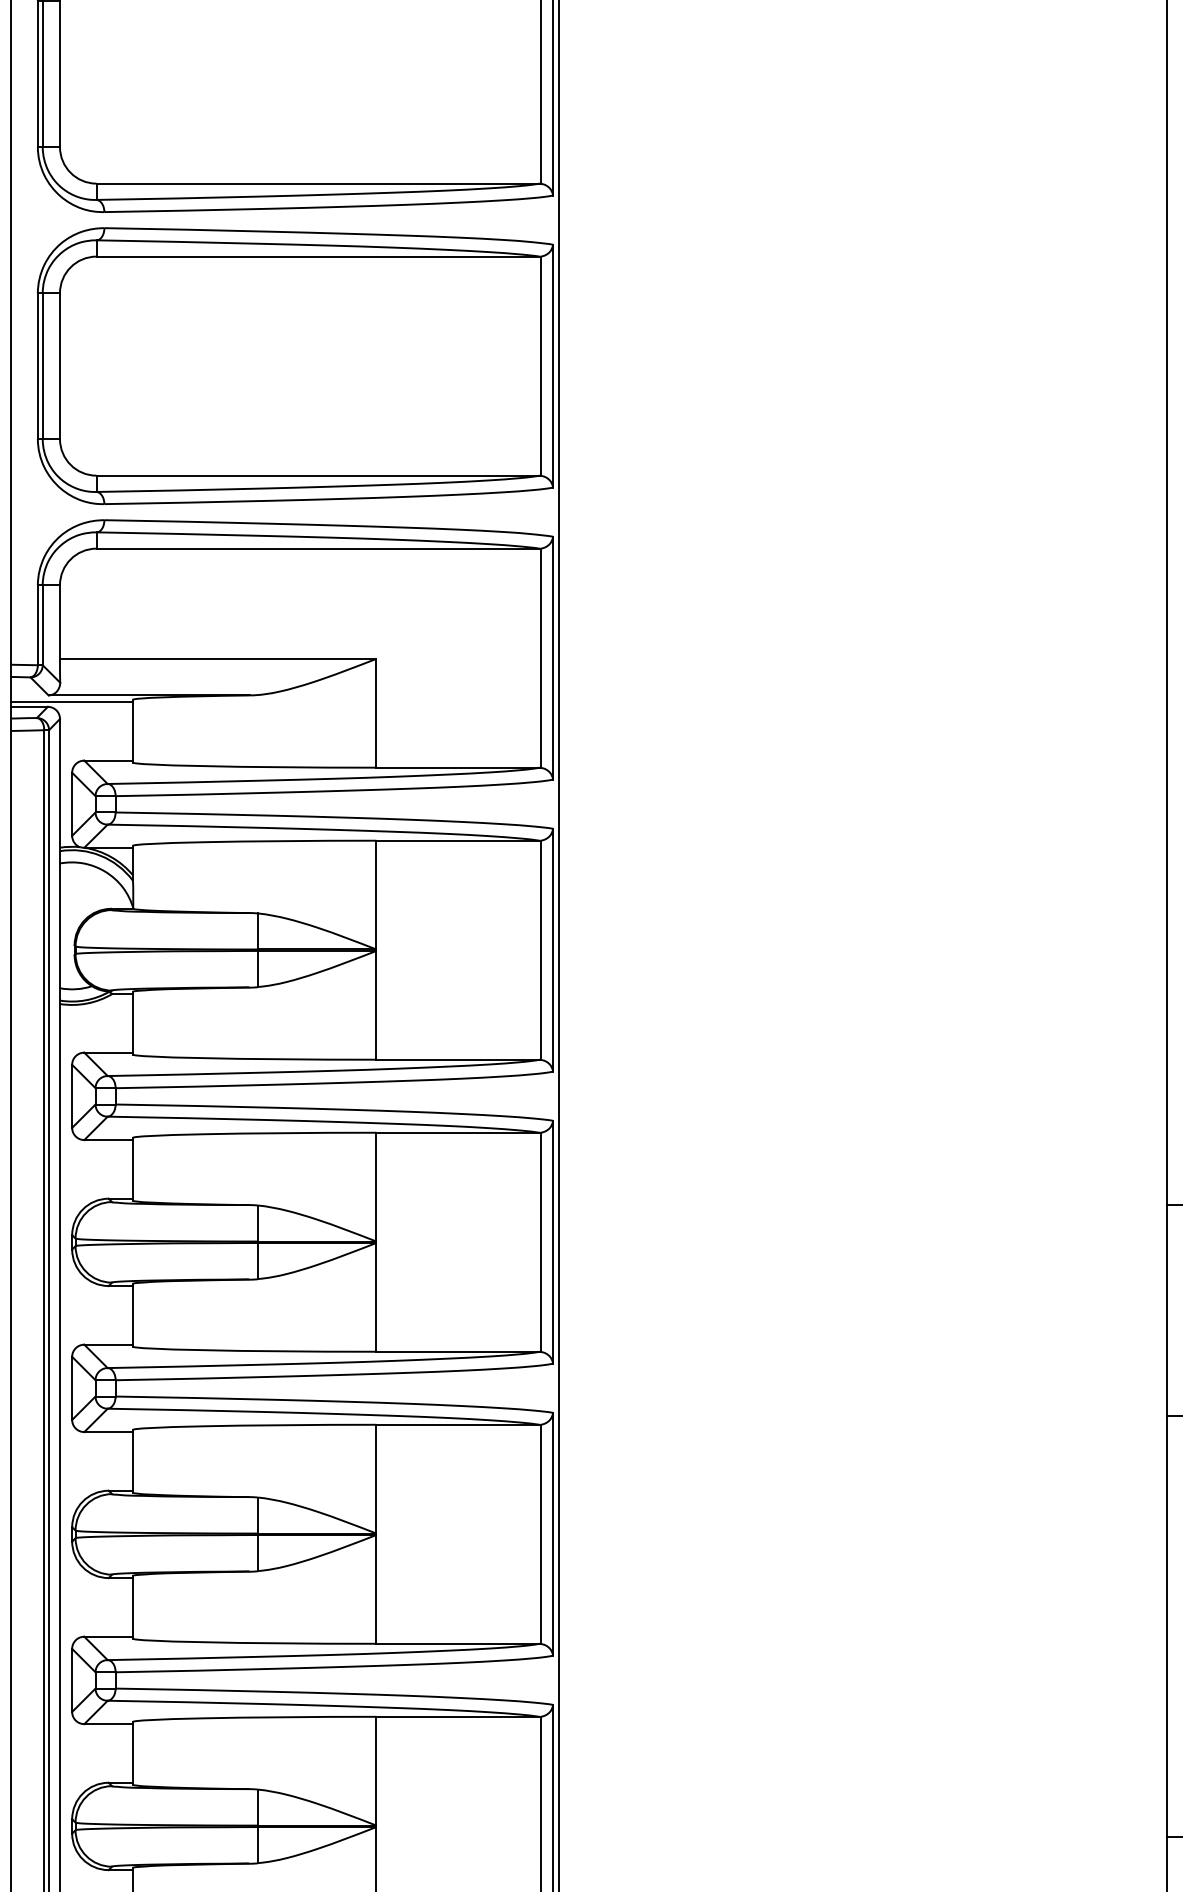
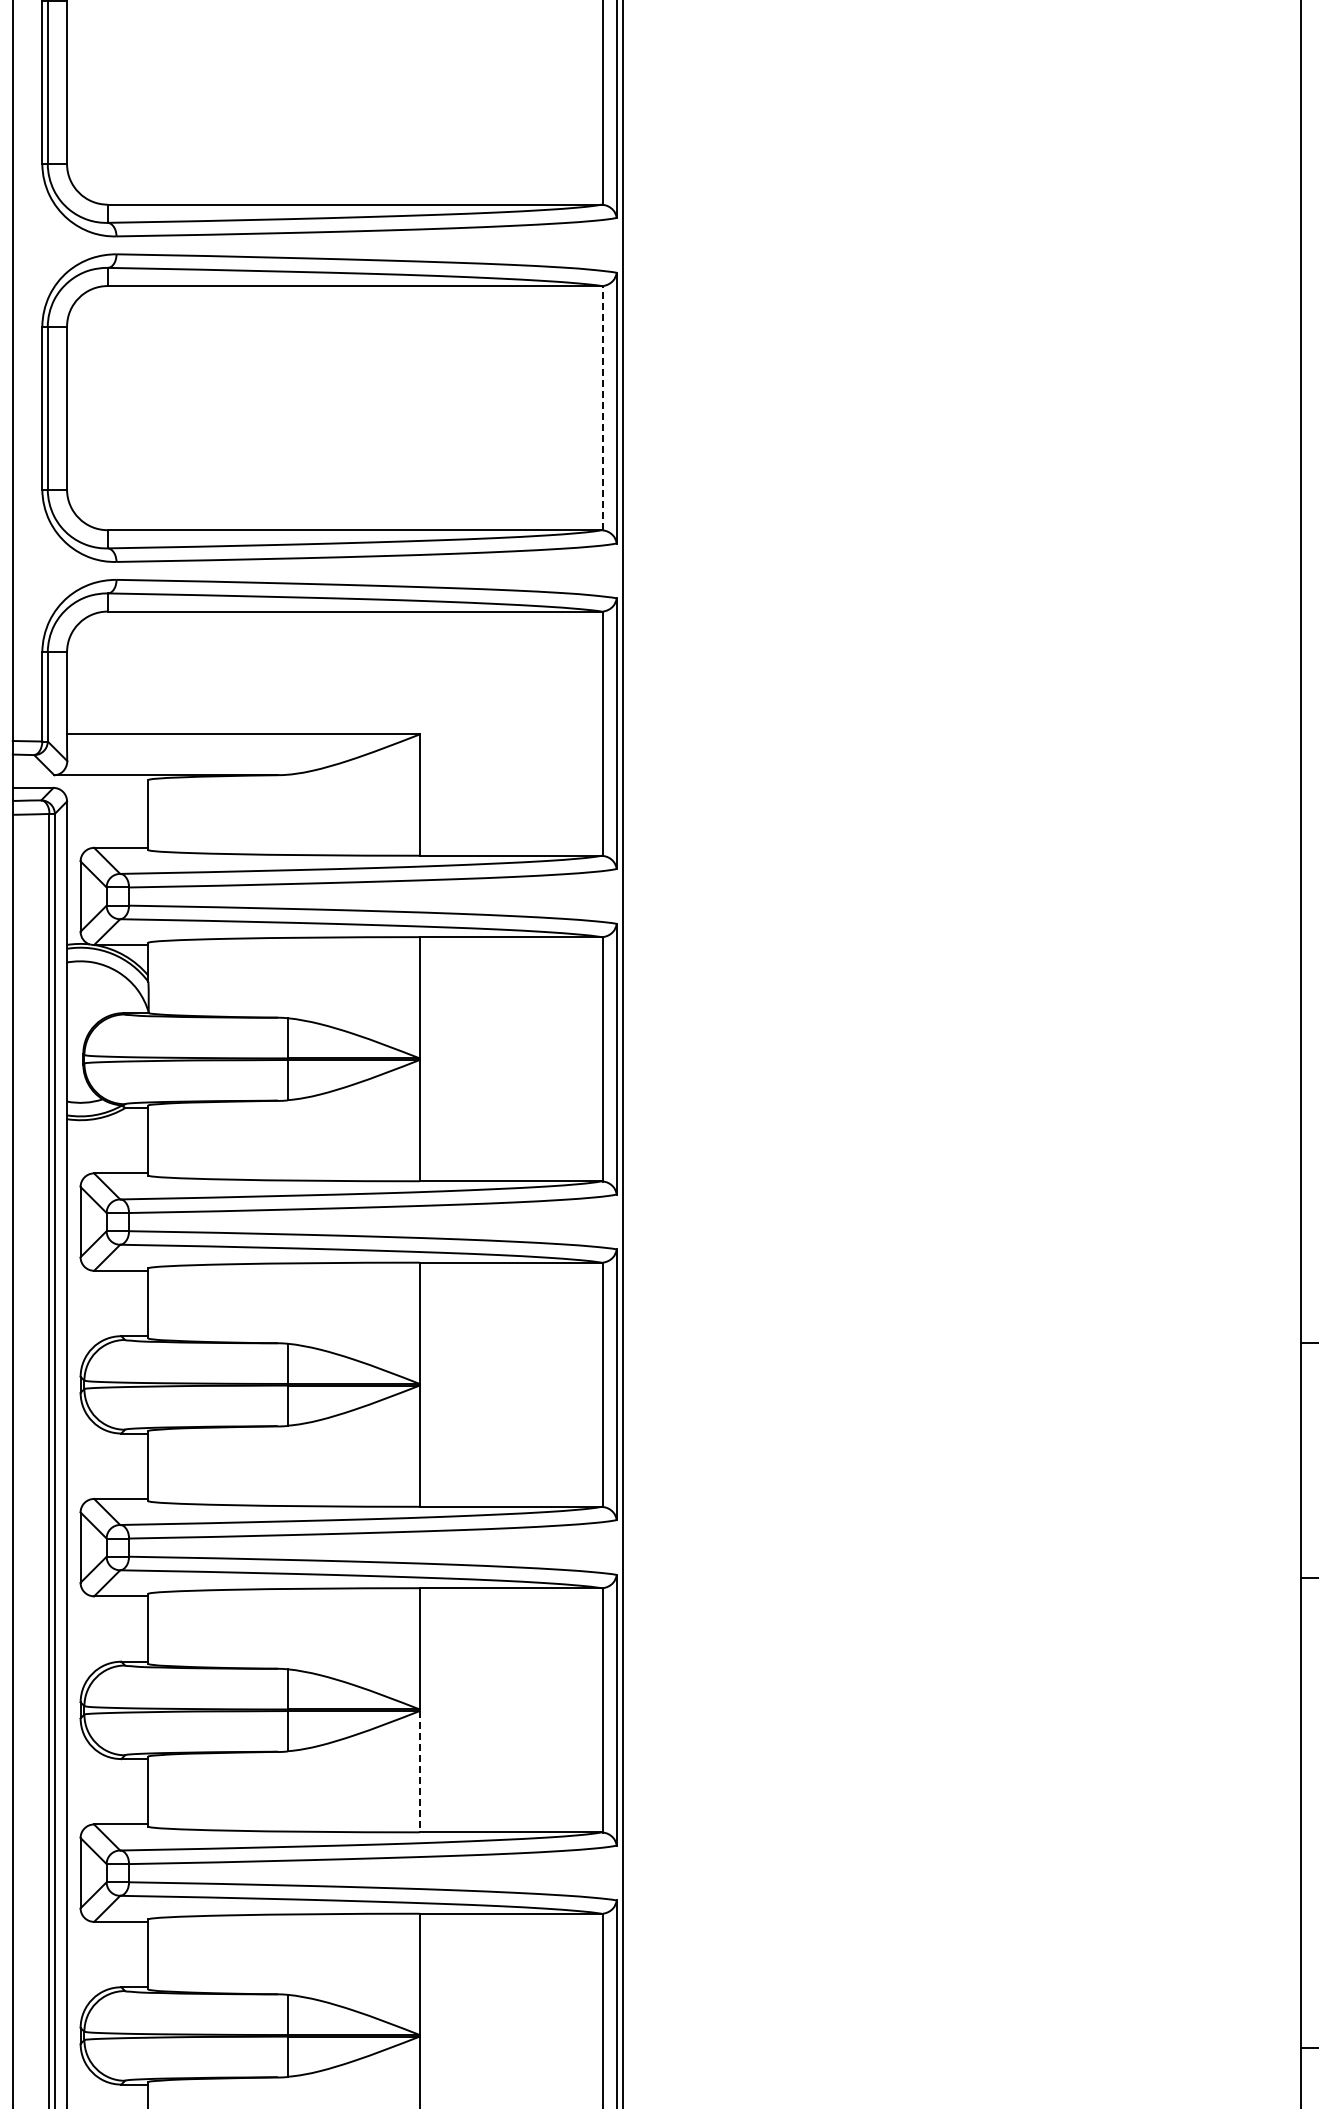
line: (541, 365) -> (603, 407), solid -> dashed
line: (72, 701) -> (80, 782), removed
line: (376, 1589) -> (419, 1771), solid -> dashed

